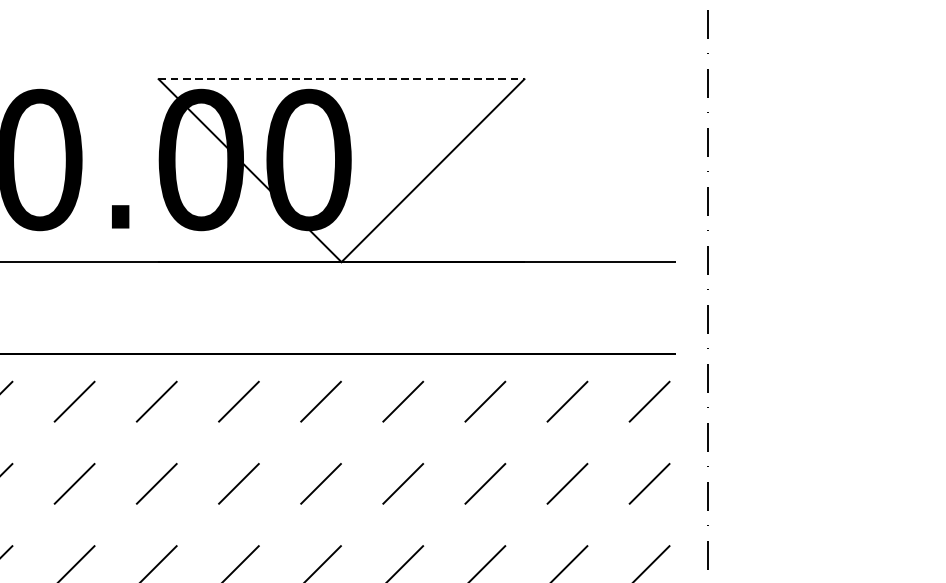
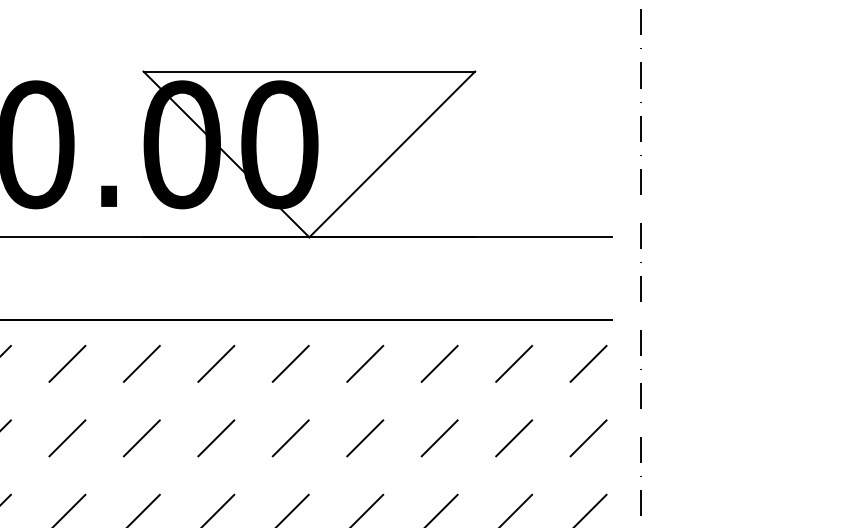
line: (341, 79) -> (309, 71), dashed -> solid

